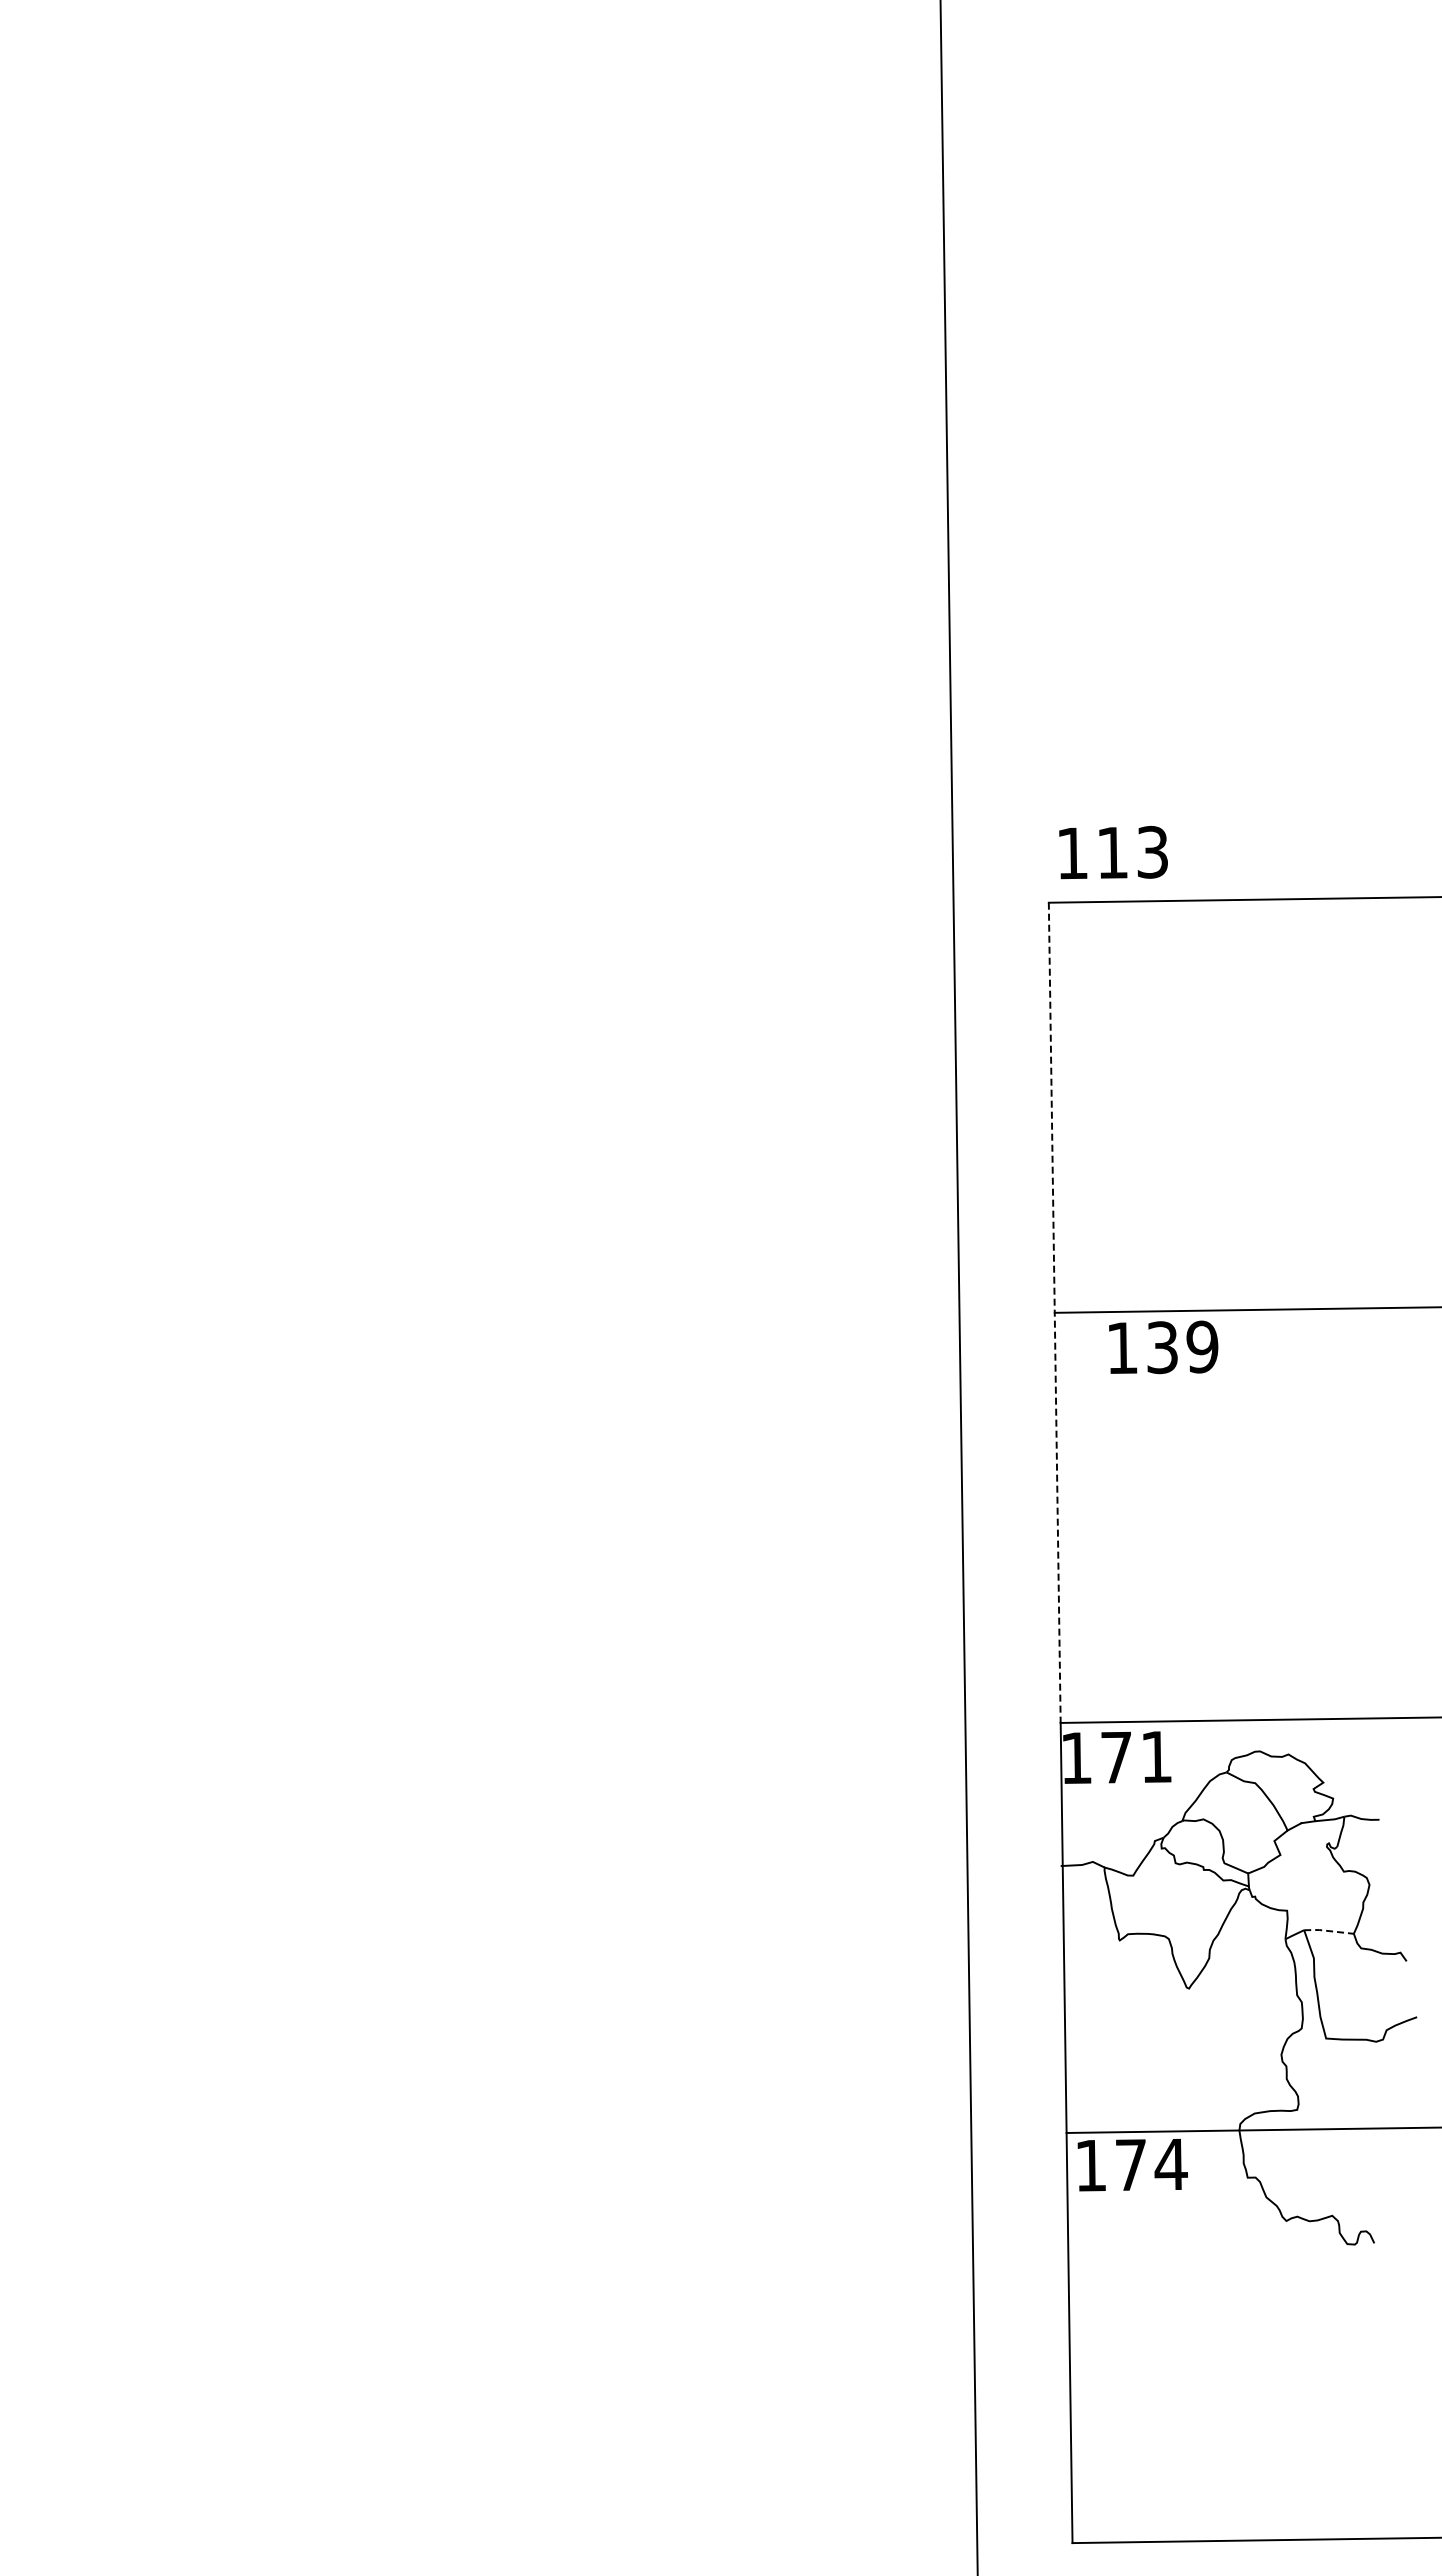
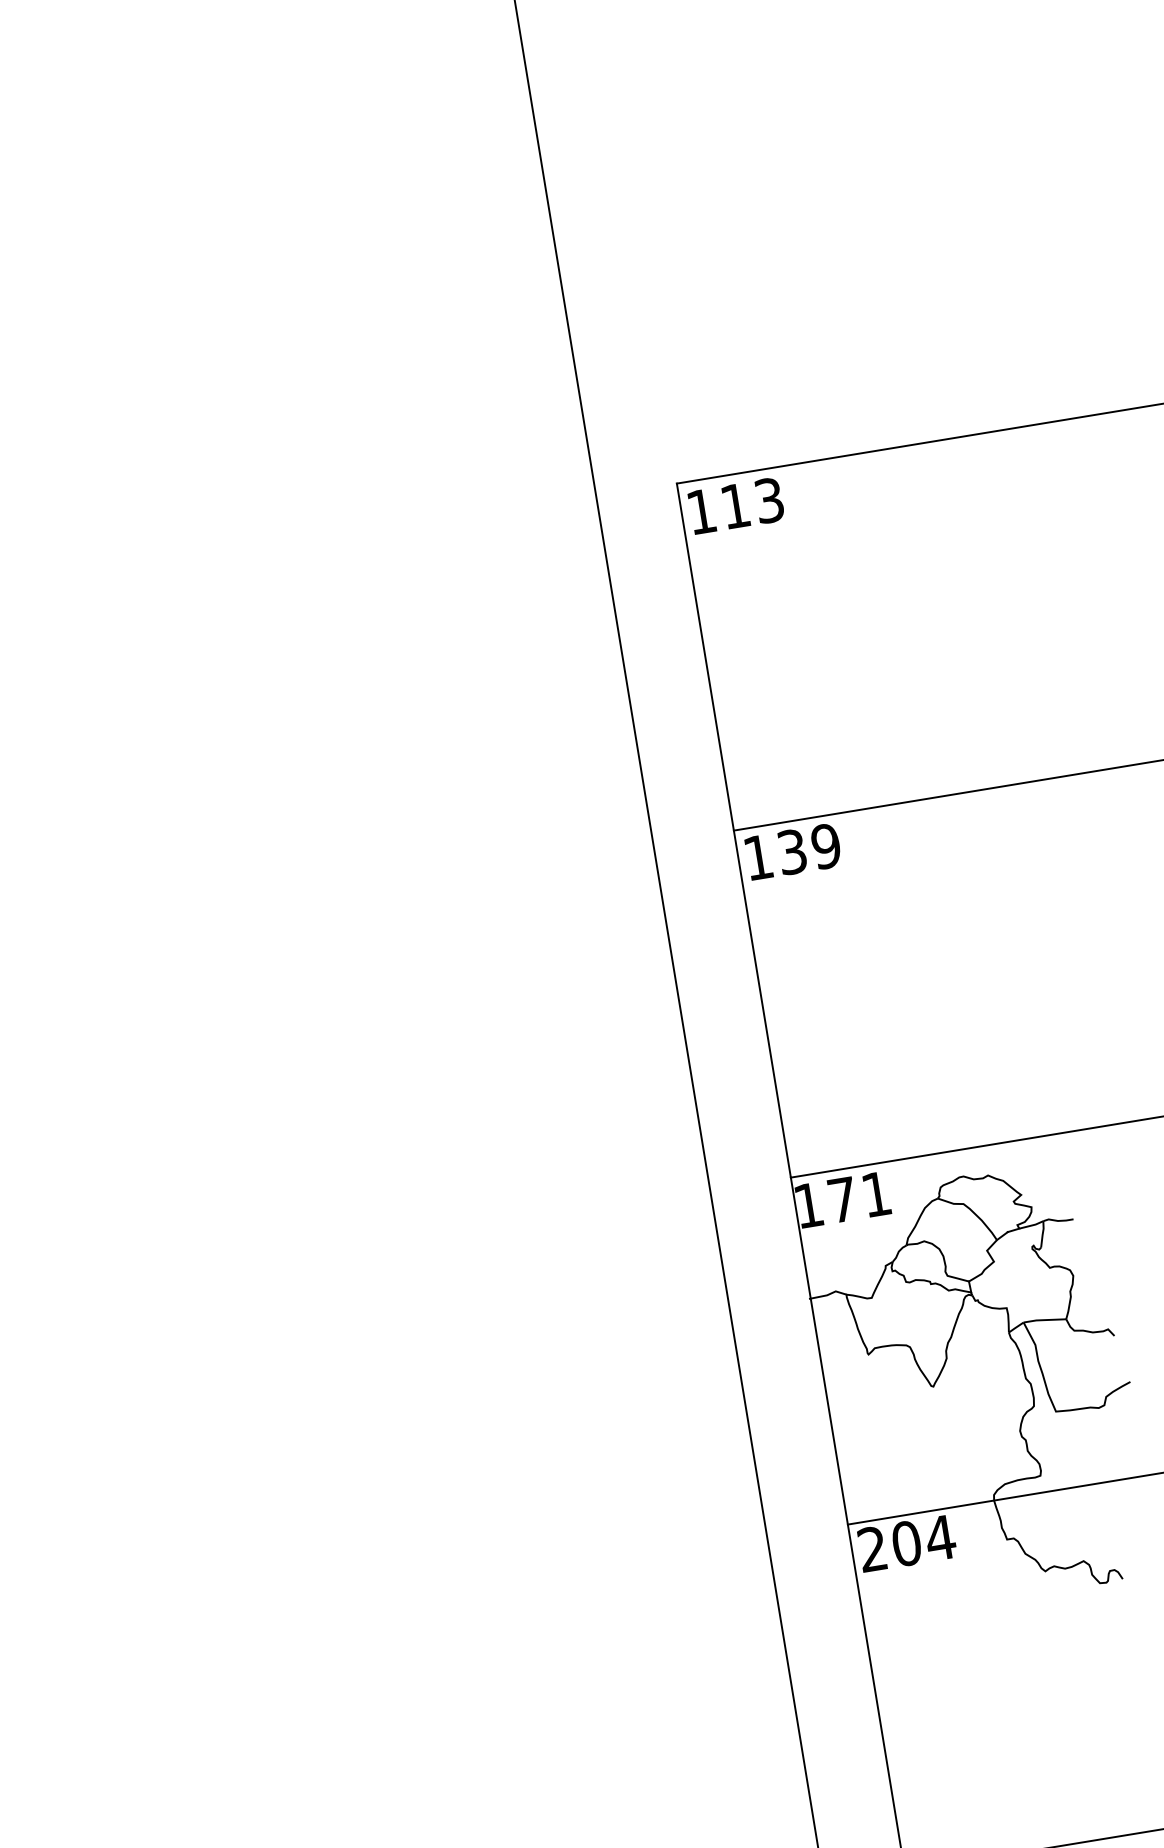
text: (1113, 852) -> (736, 505), moved
line: (1054, 1313) -> (733, 831), dashed -> solid
text: (1163, 1347) -> (793, 851), moved
line: (1329, 1931) -> (1045, 1320), dashed -> solid
text: (1111, 2164) -> (889, 1545), 174 -> 204

